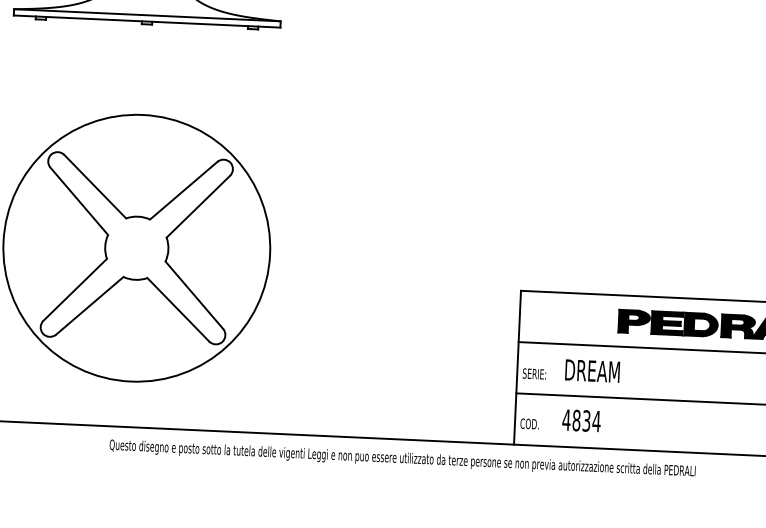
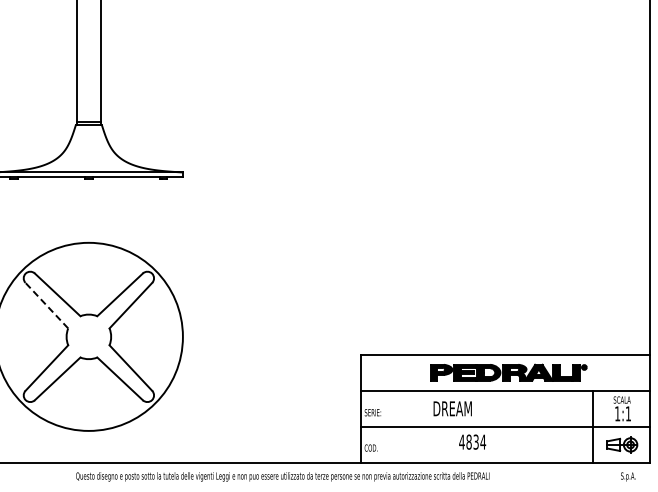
line: (78, 201) -> (46, 305), solid -> dashed
text: (592, 370) -> (452, 408), moved
text: (581, 419) -> (472, 441), moved

